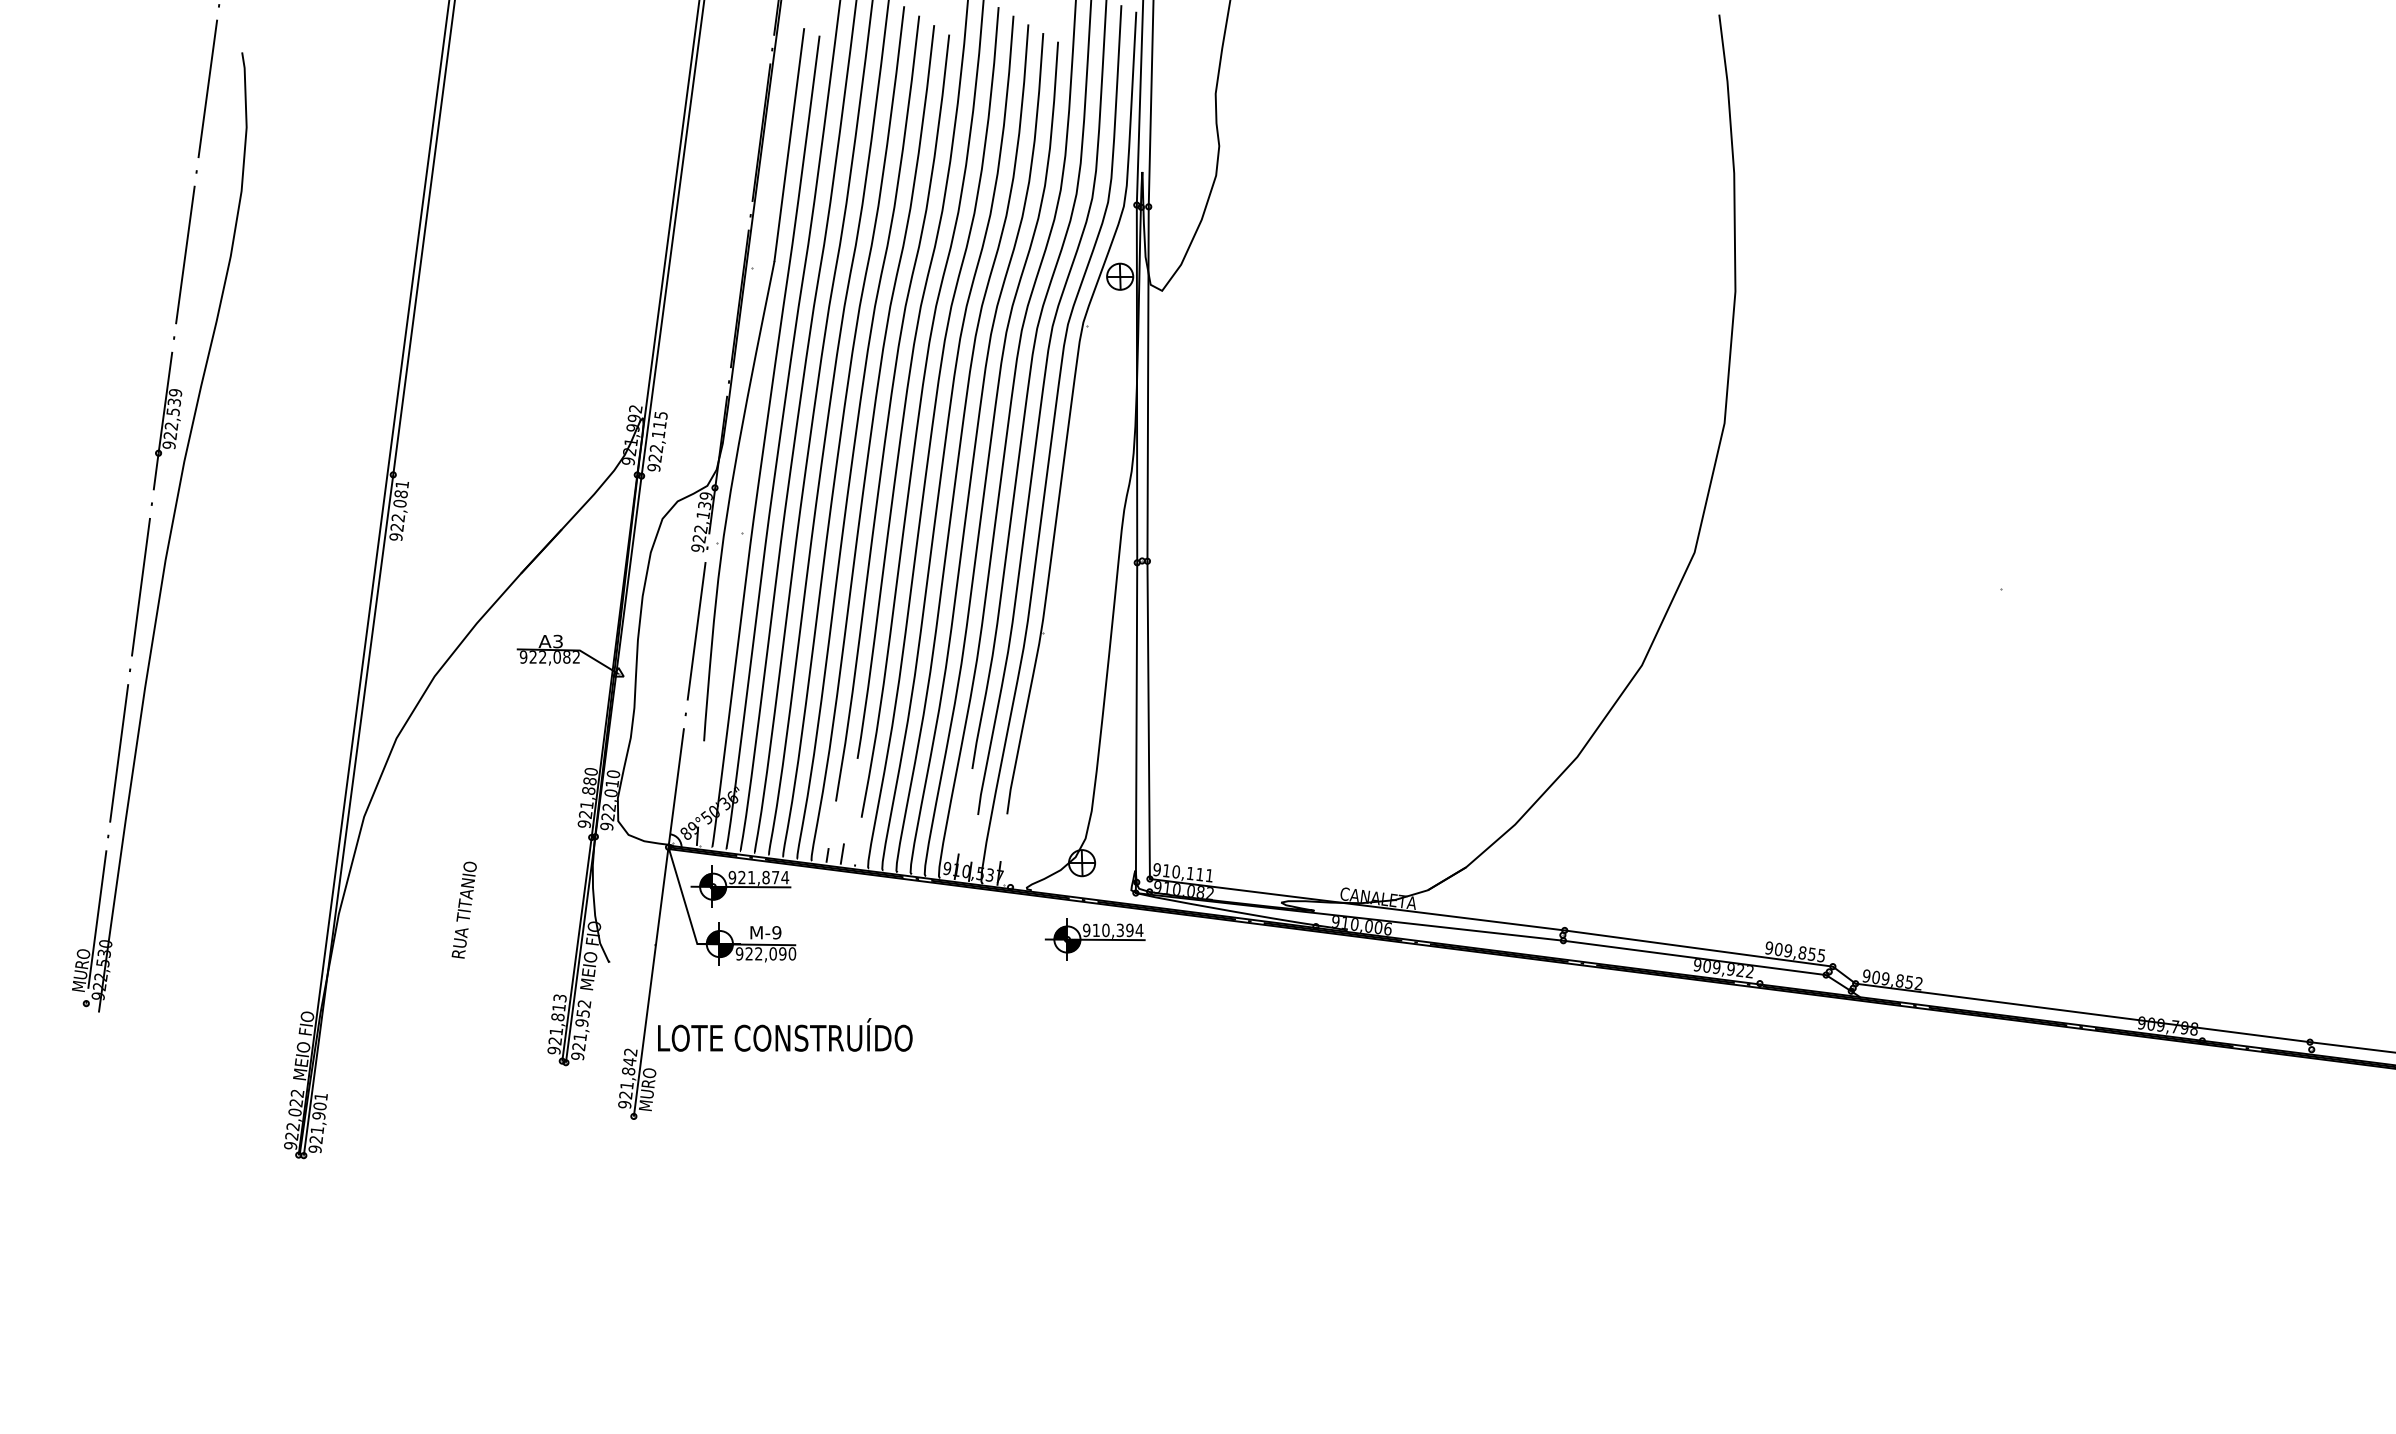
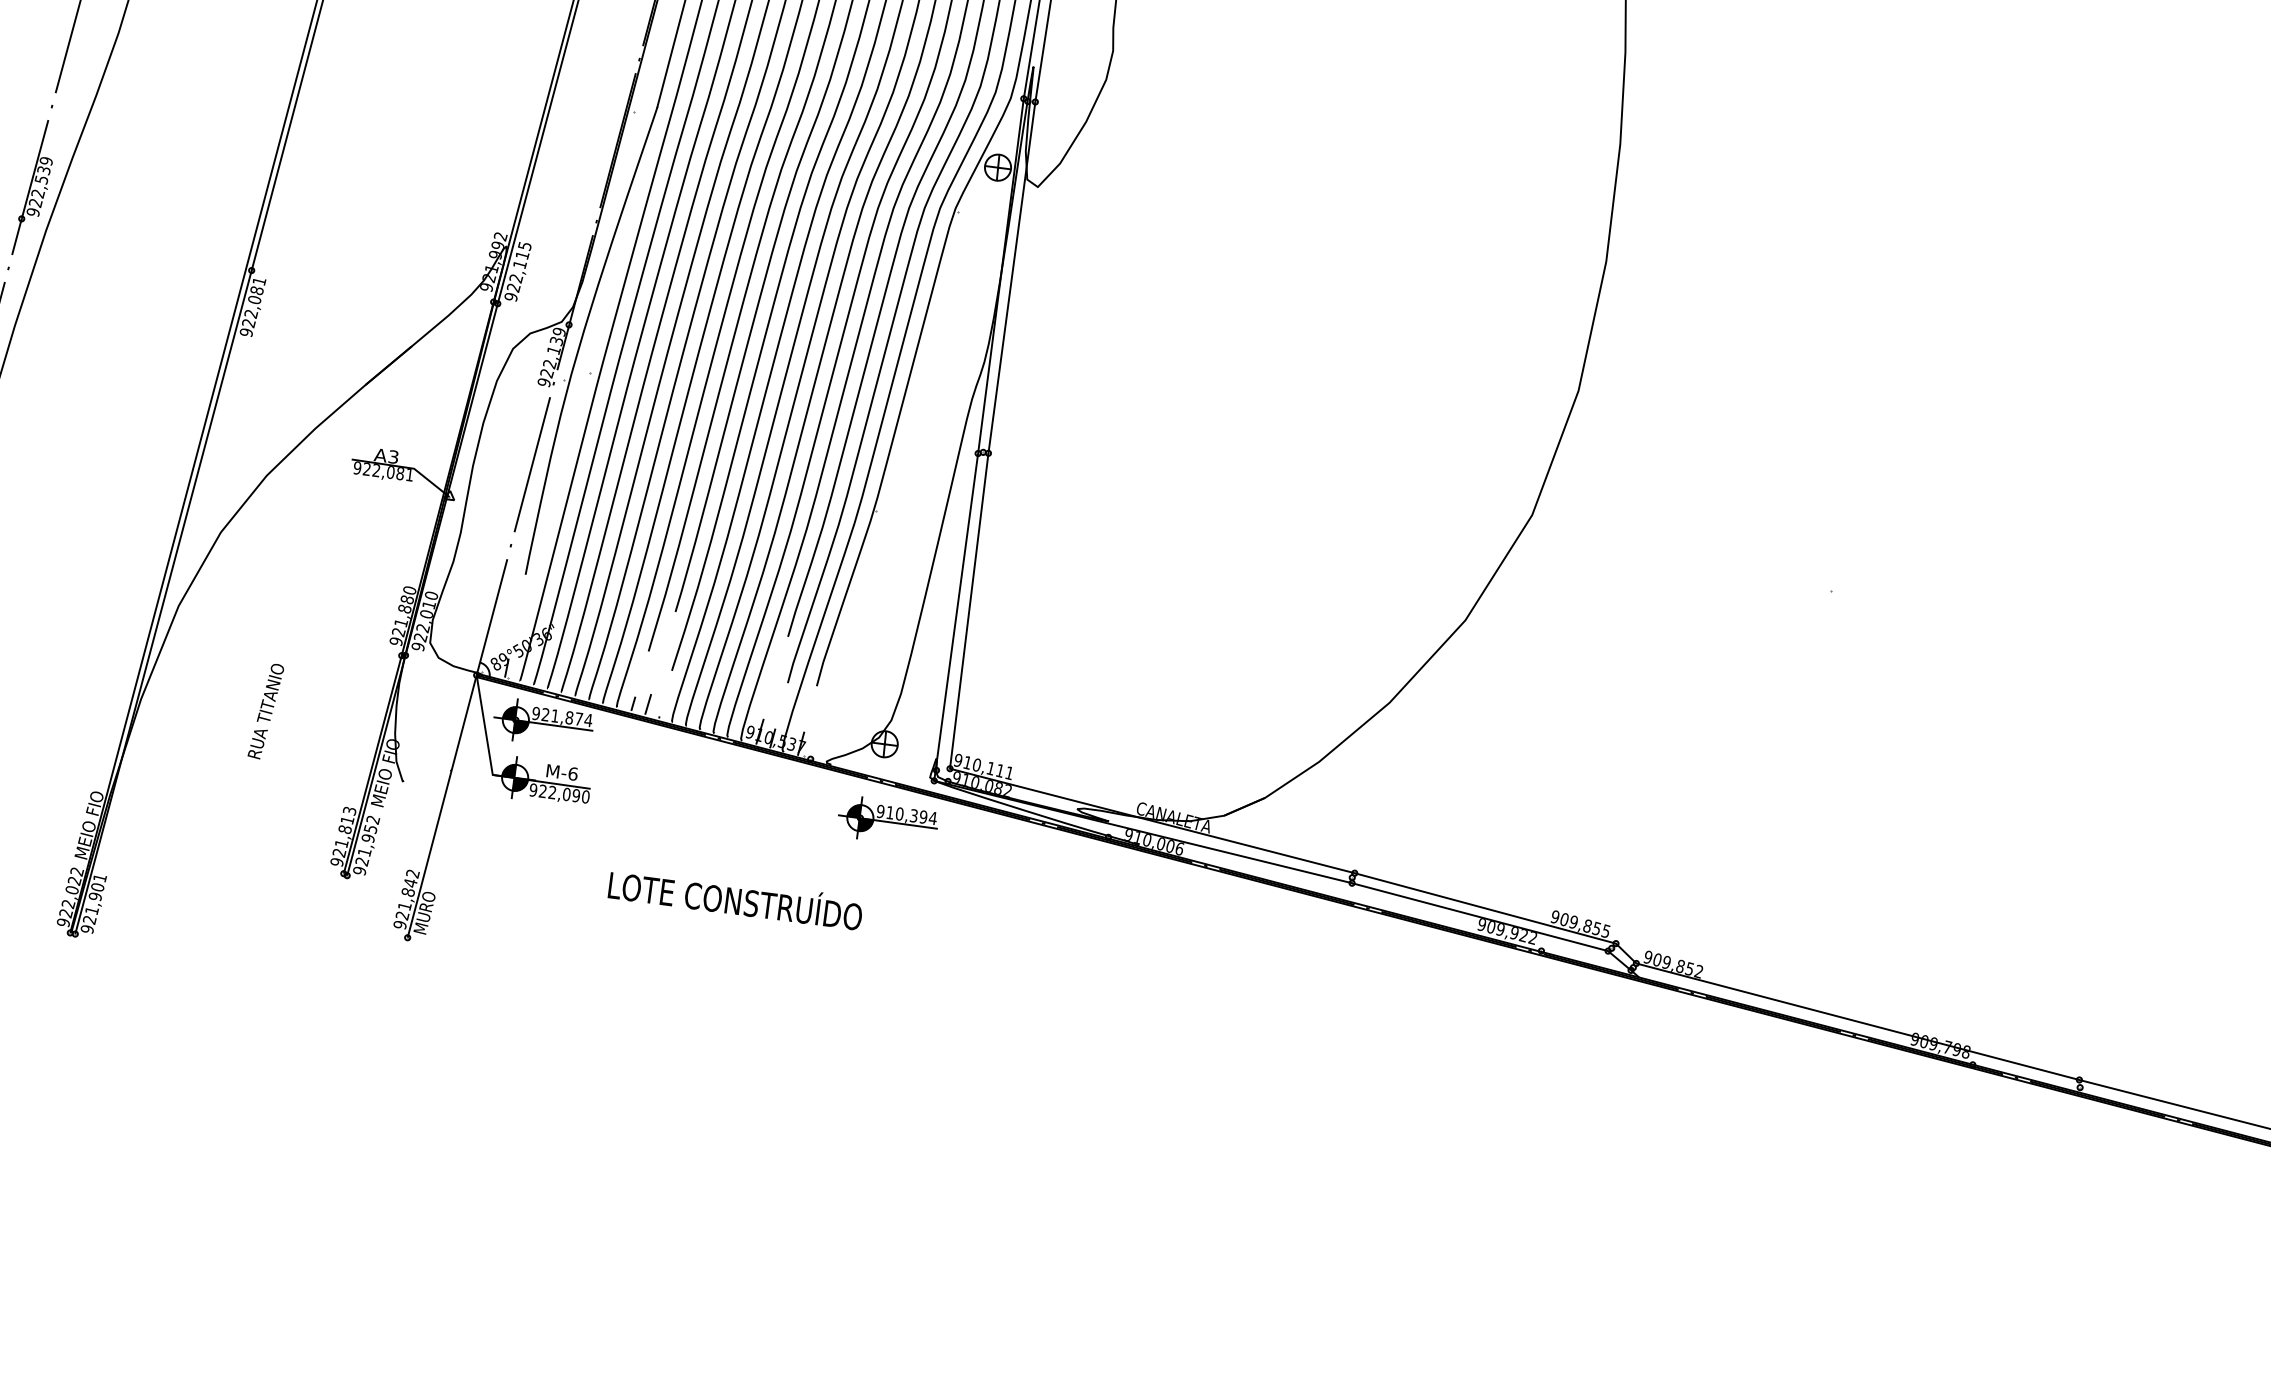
text: (575, 657) -> (408, 475), 922,082 -> 922,081
text: (776, 932) -> (572, 773), M-9 -> M-6
text: (785, 1034) -> (736, 897), moved

